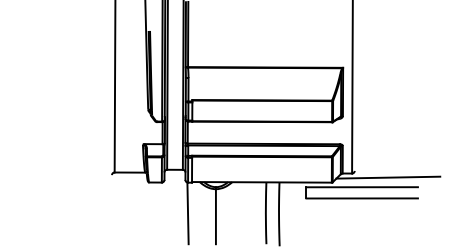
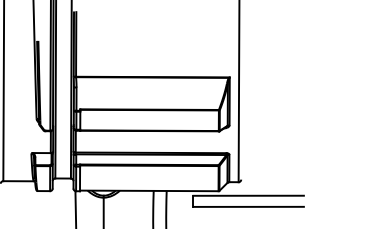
line: (388, 177) -> (274, 186), removed

